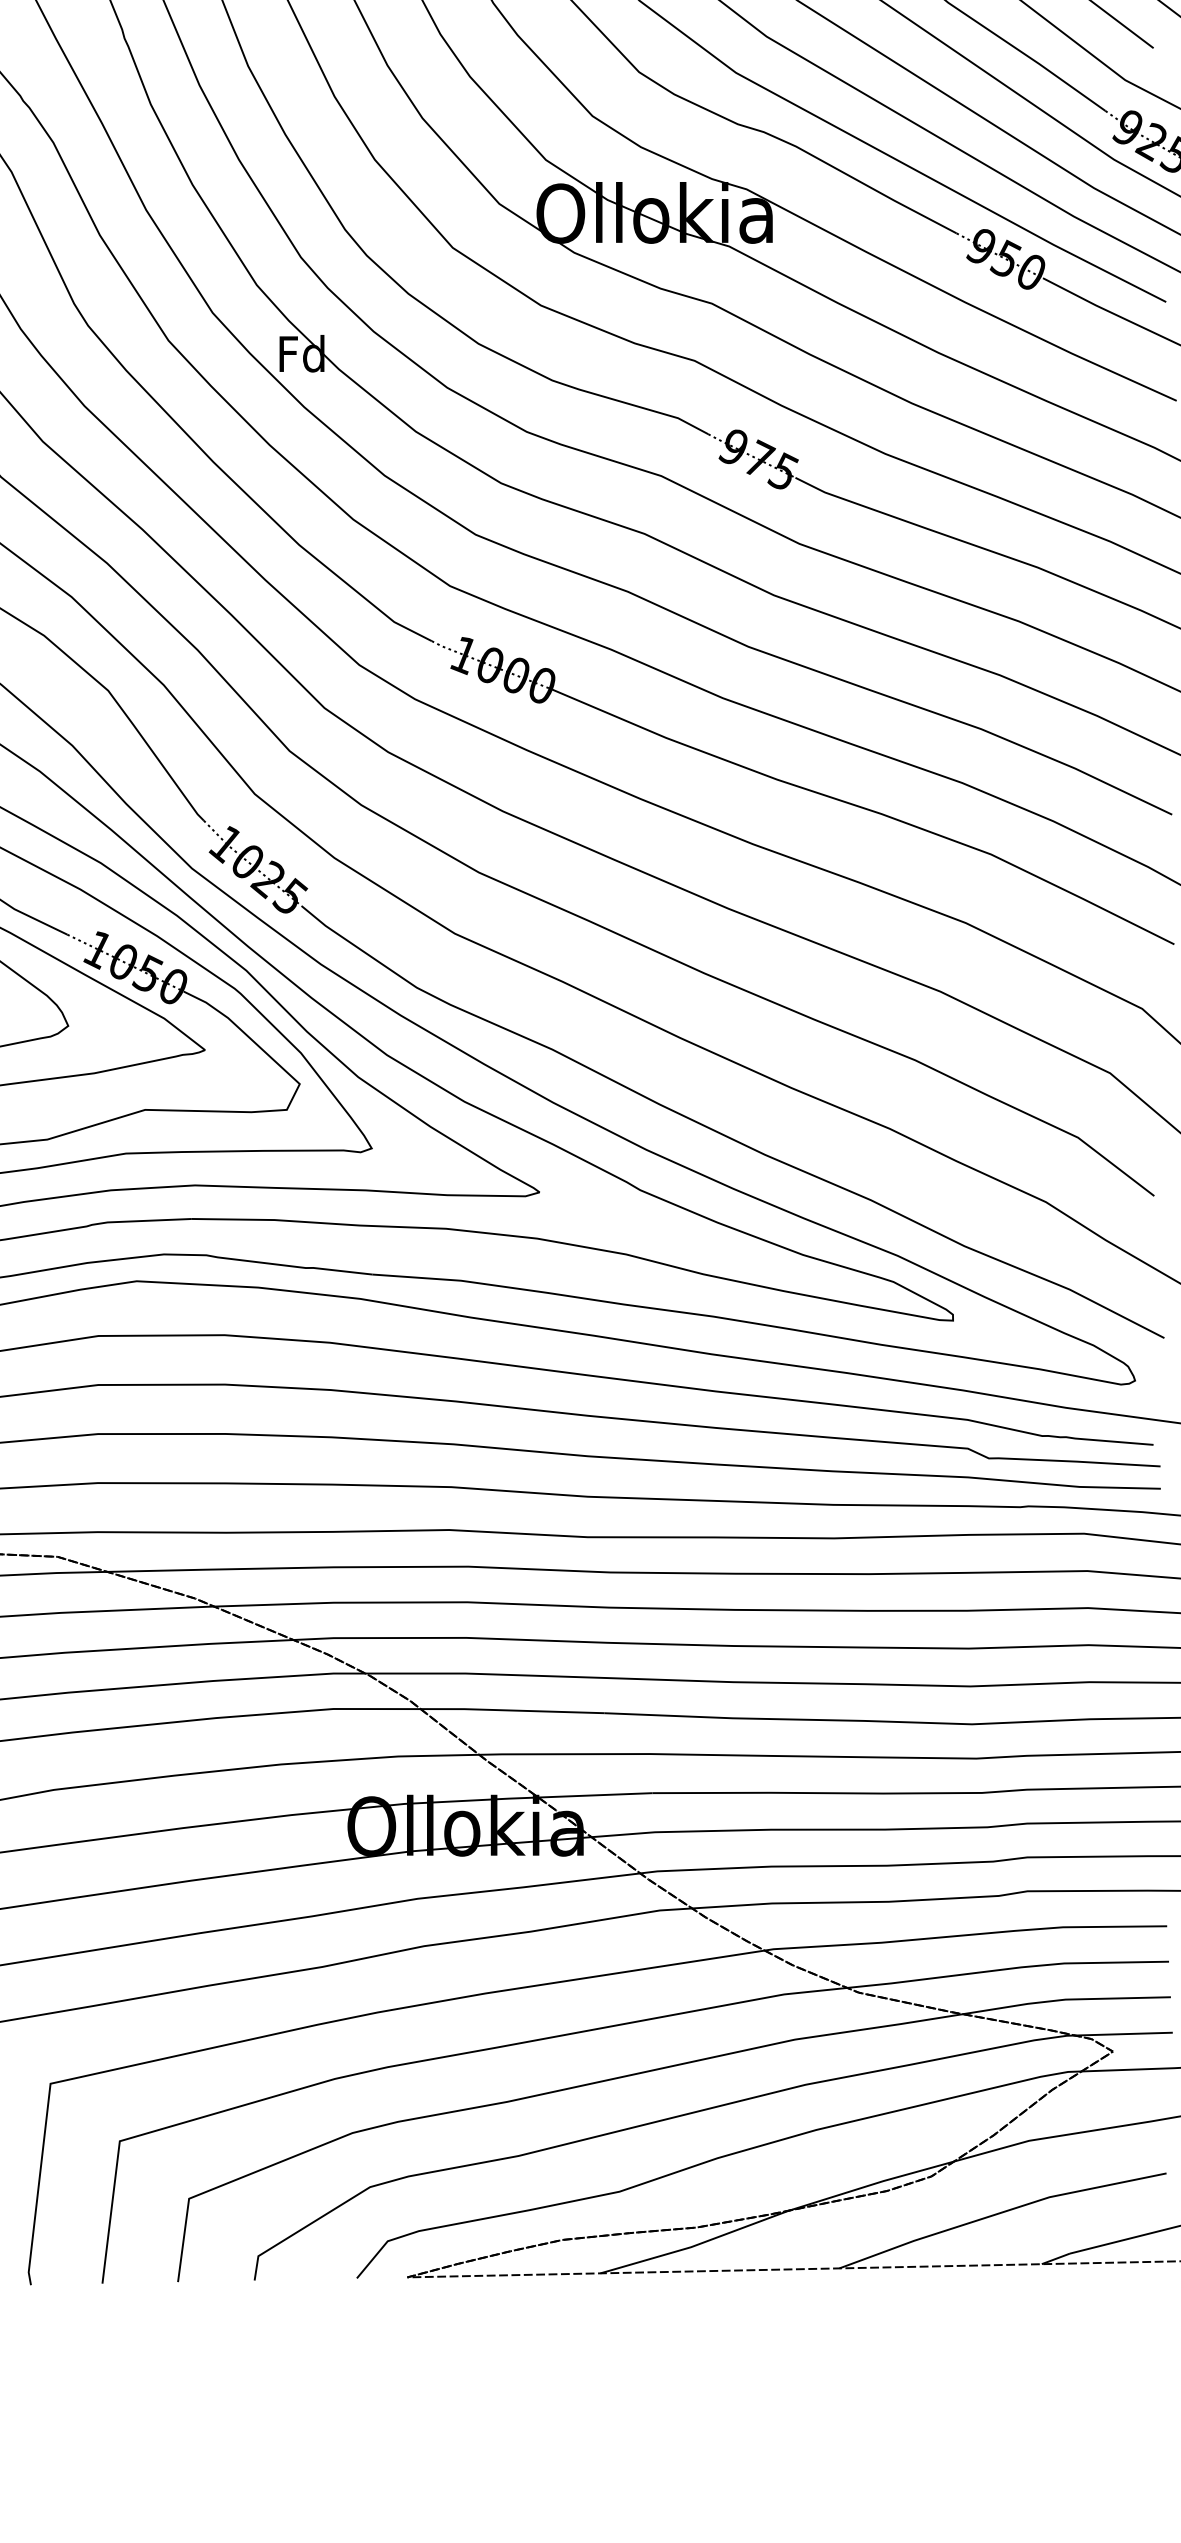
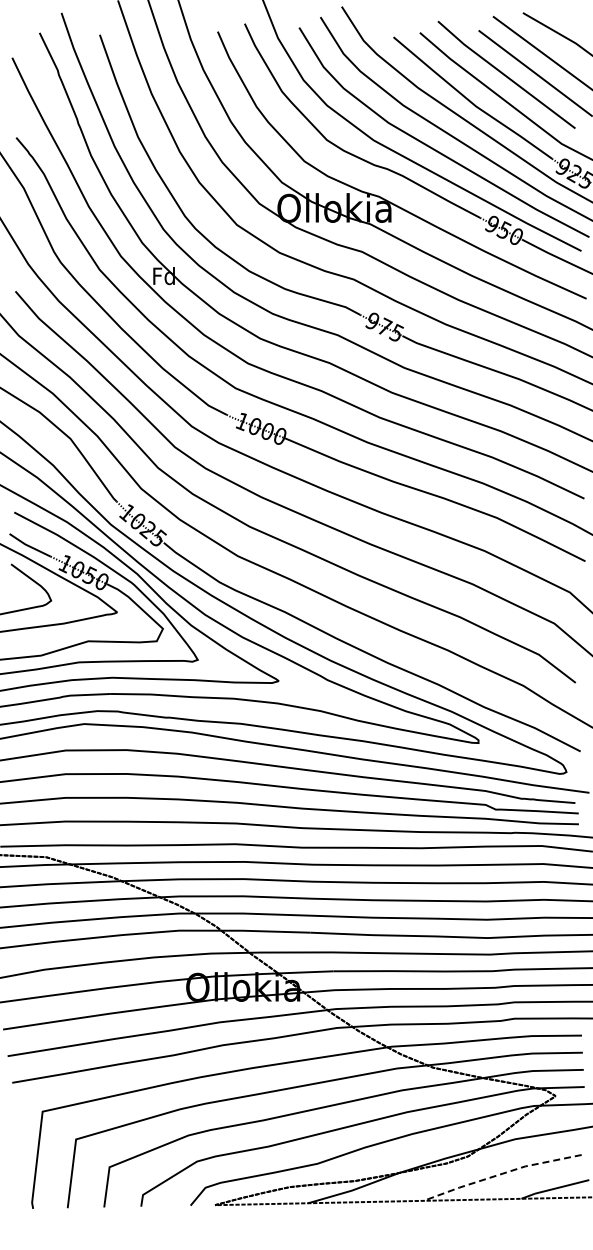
line: (1000, 2213) -> (501, 1174), solid -> dashed

